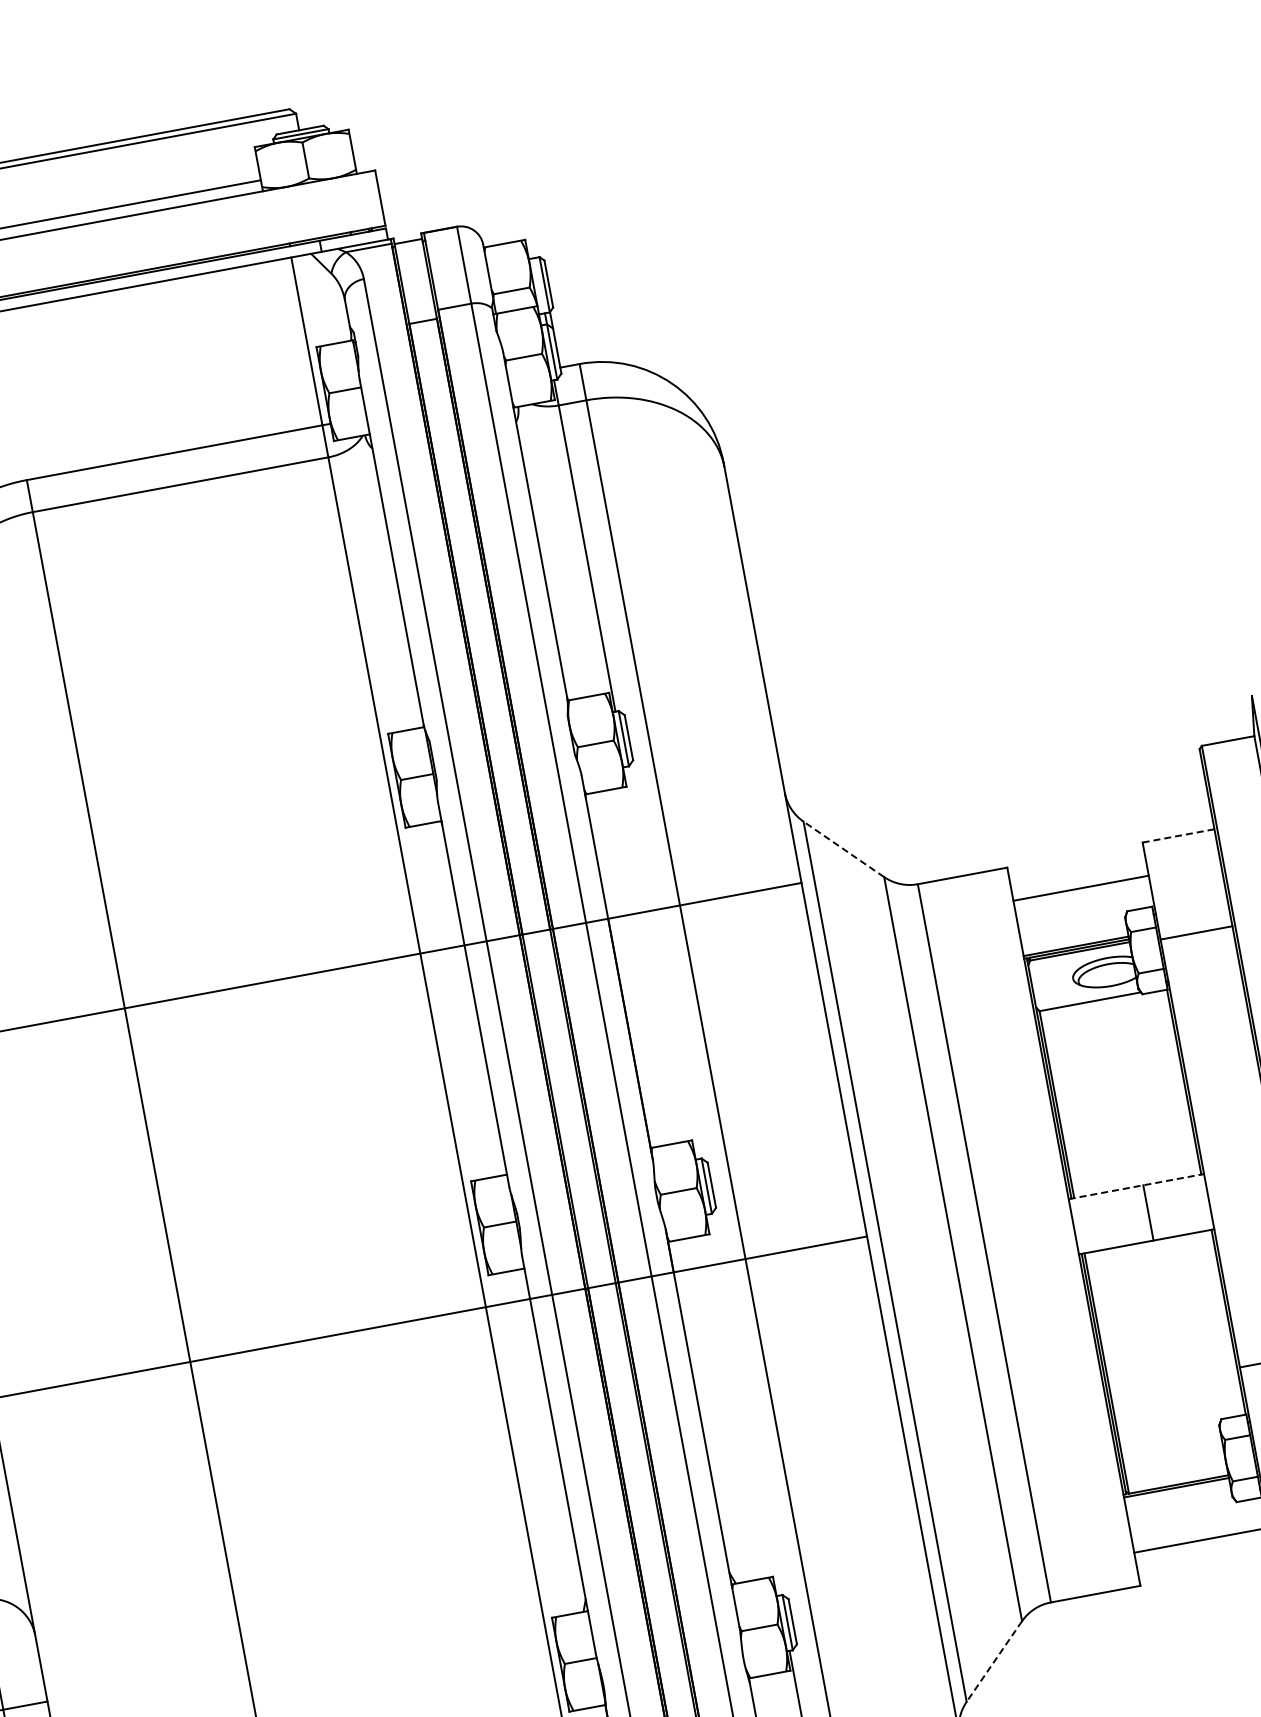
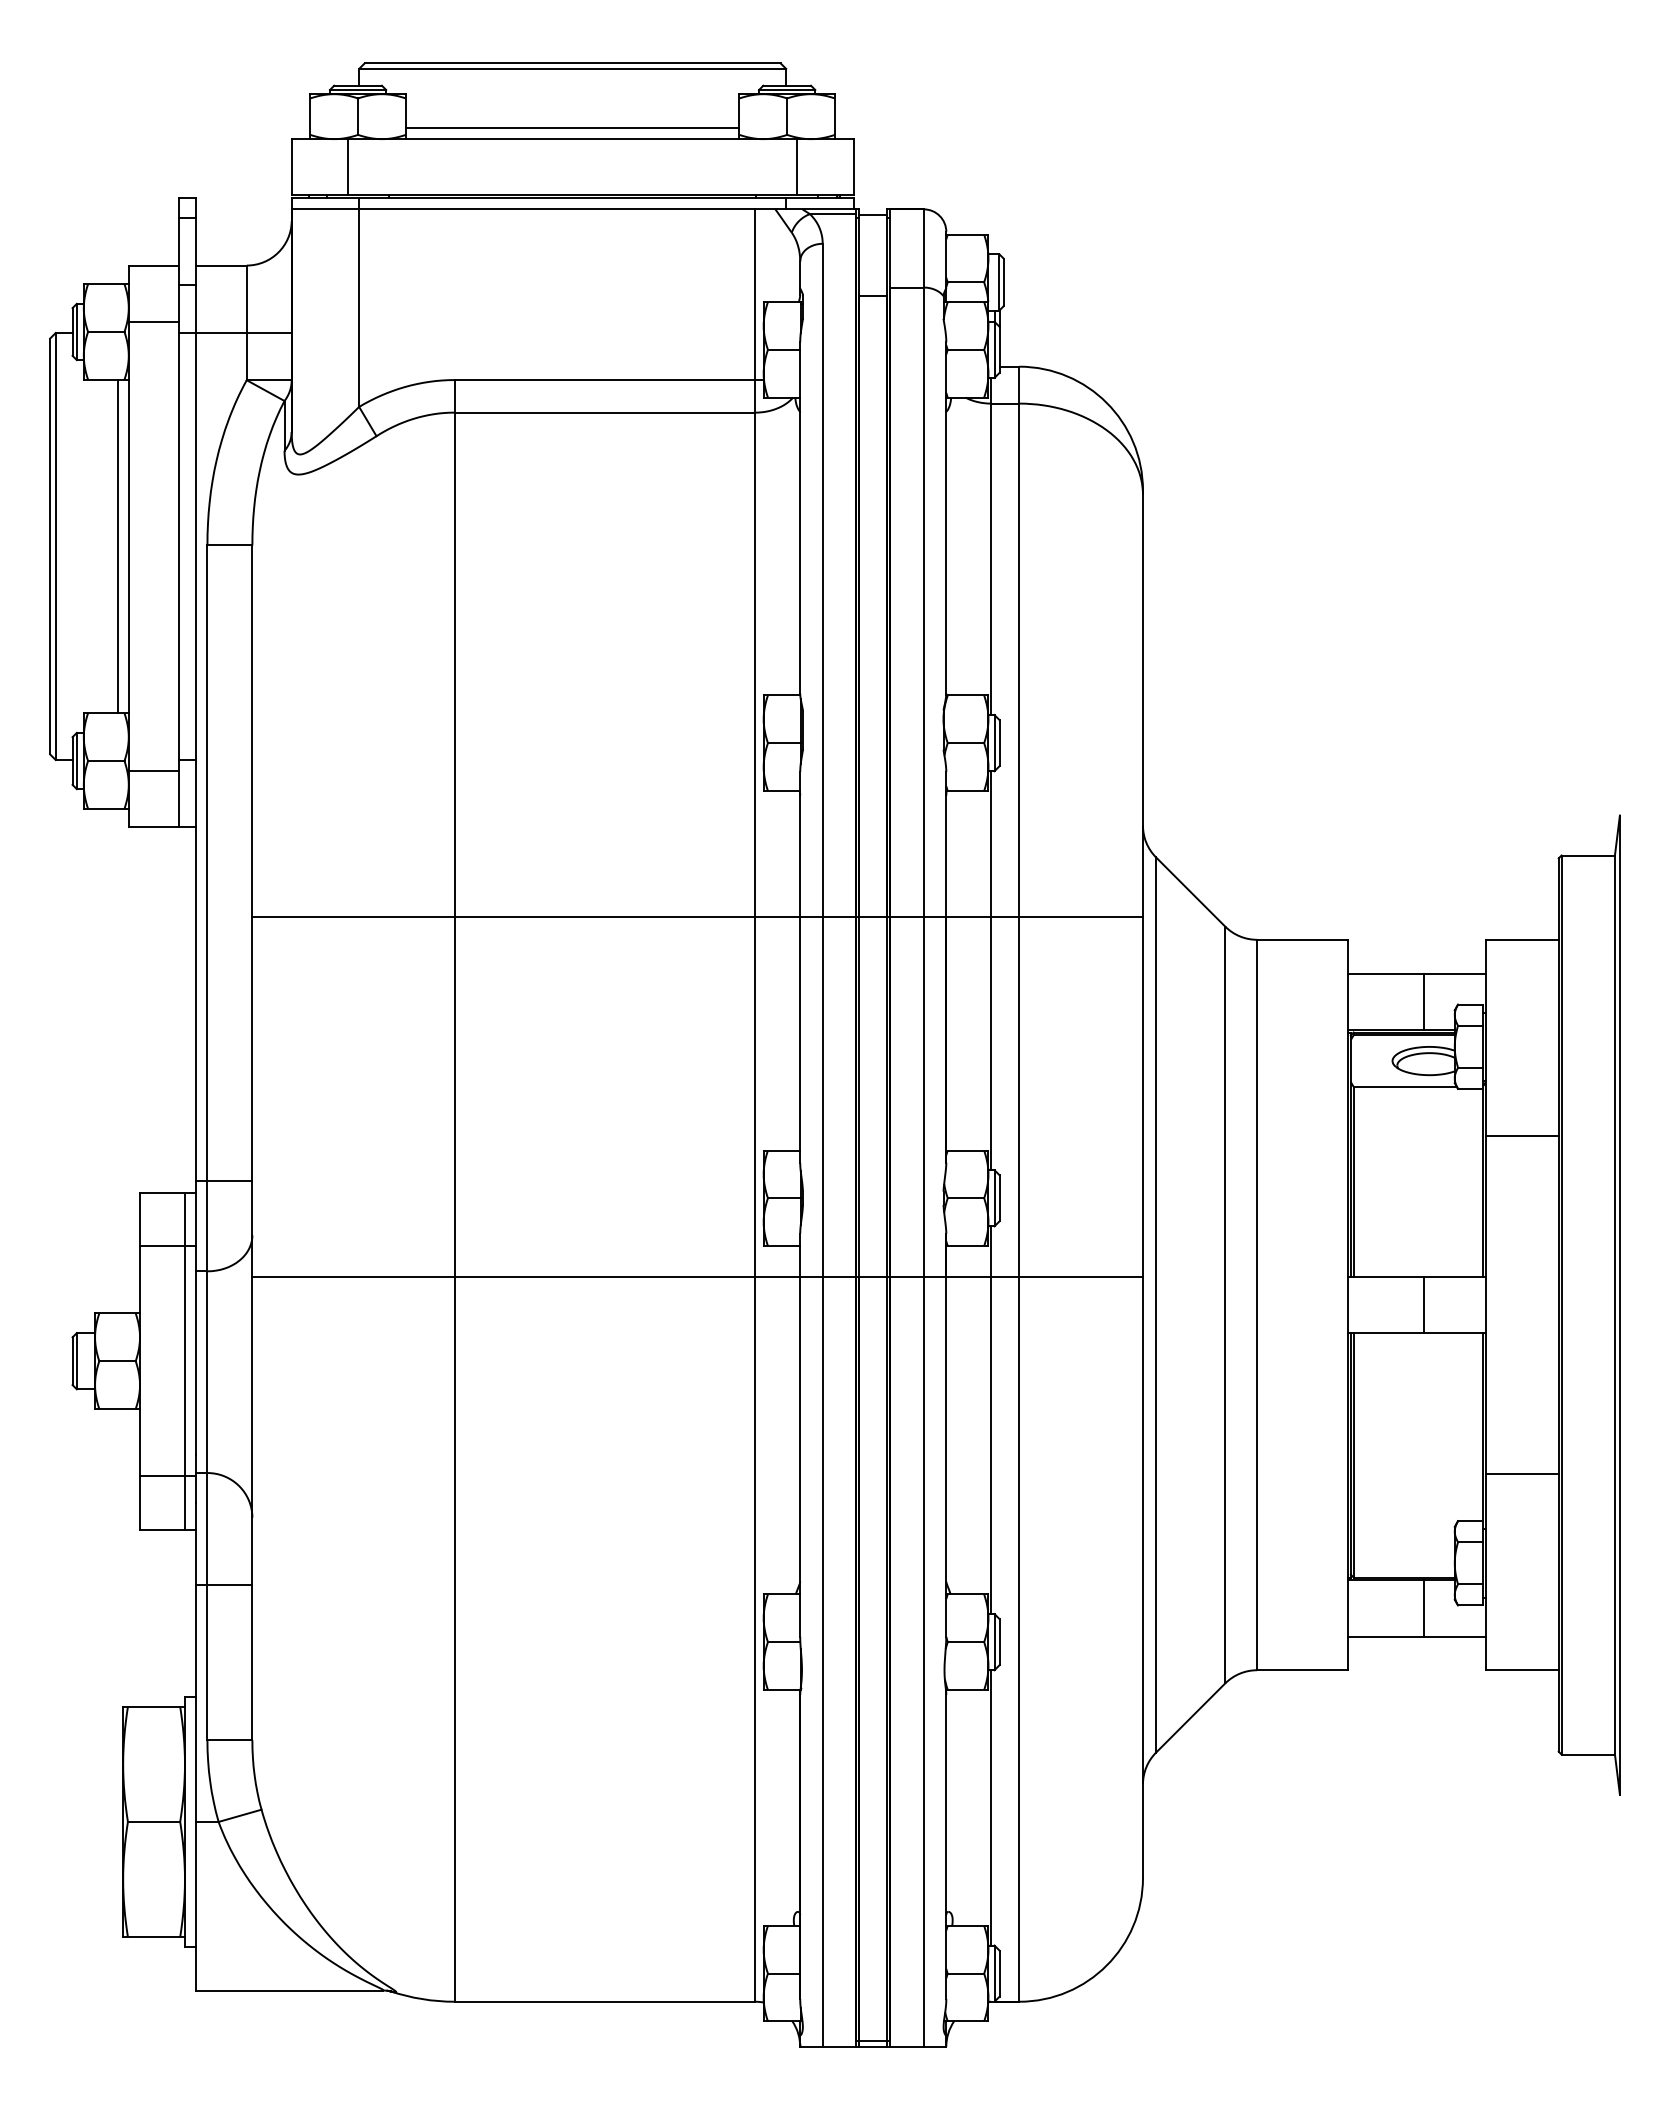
line: (325, 208) -> (797, 167), added
line: (1178, 835) -> (1522, 939), dashed -> solid
line: (843, 849) -> (1190, 892), dashed -> solid
line: (1092, 914) -> (1423, 1001), added
line: (1195, 933) -> (1521, 1136), moved
line: (662, 962) -> (991, 970), added
line: (1135, 1186) -> (1416, 1276), dashed -> solid
line: (744, 1405) -> (991, 1420), added
line: (1203, 1511) -> (1423, 1608), added
line: (994, 1662) -> (1190, 1718), dashed -> solid

